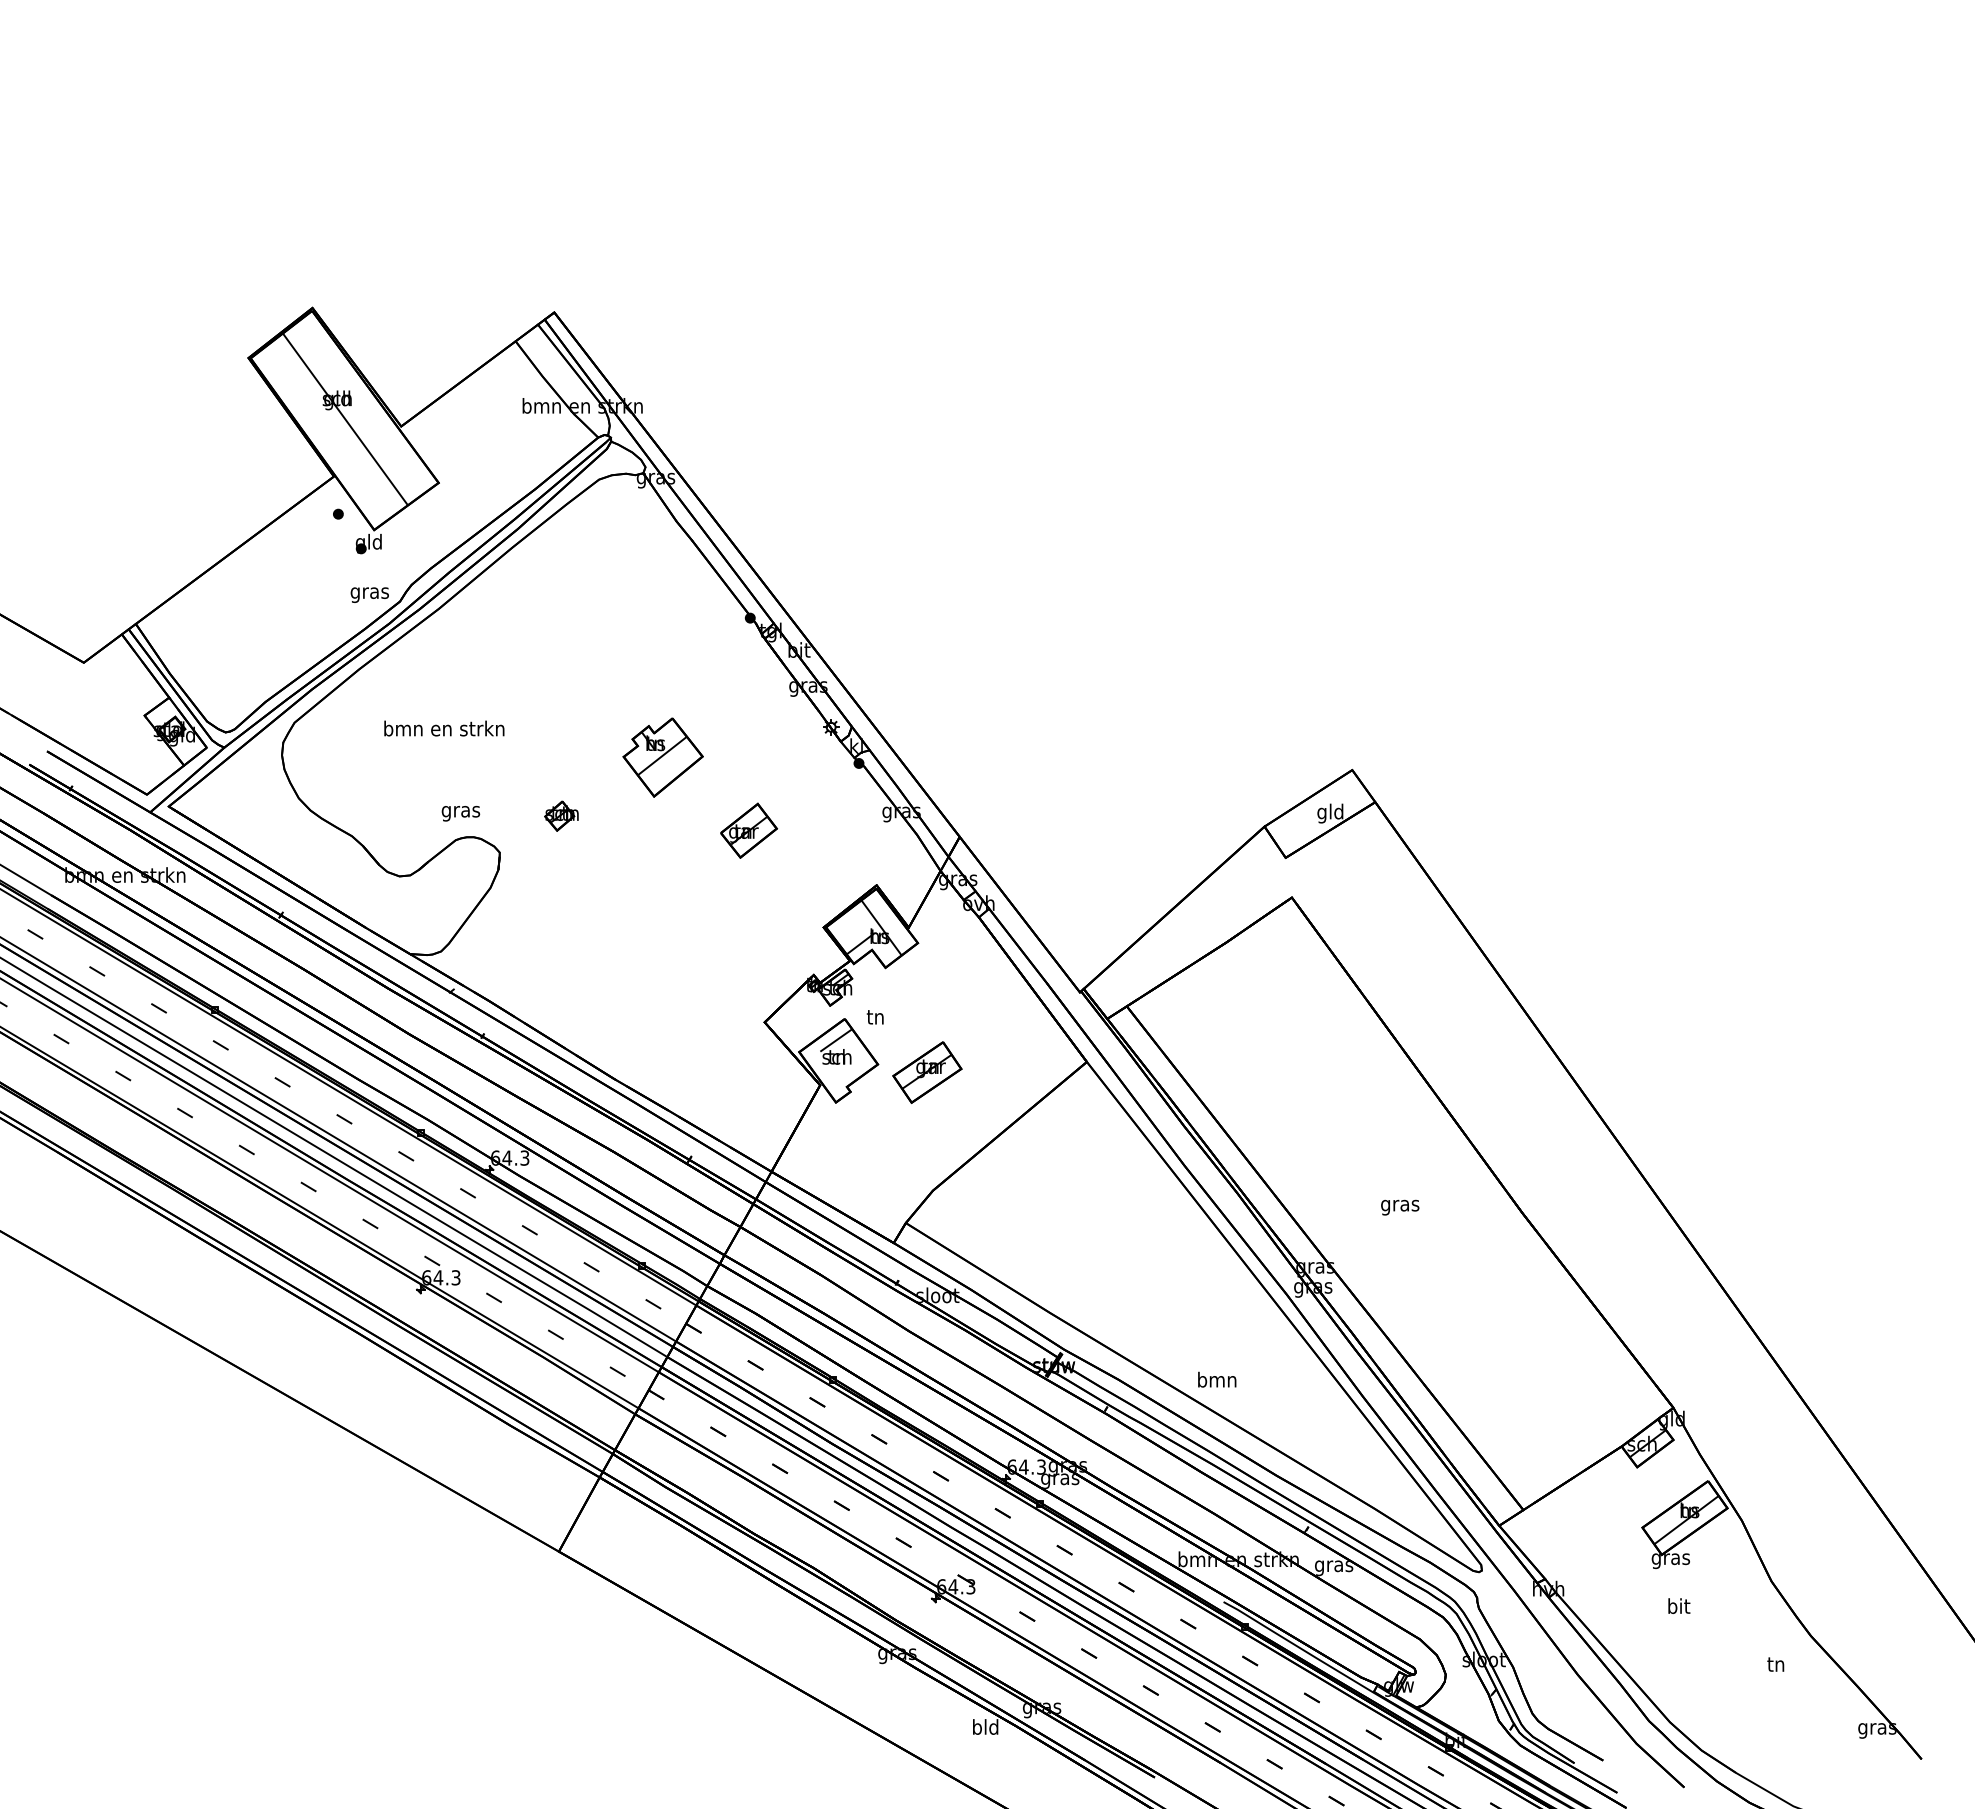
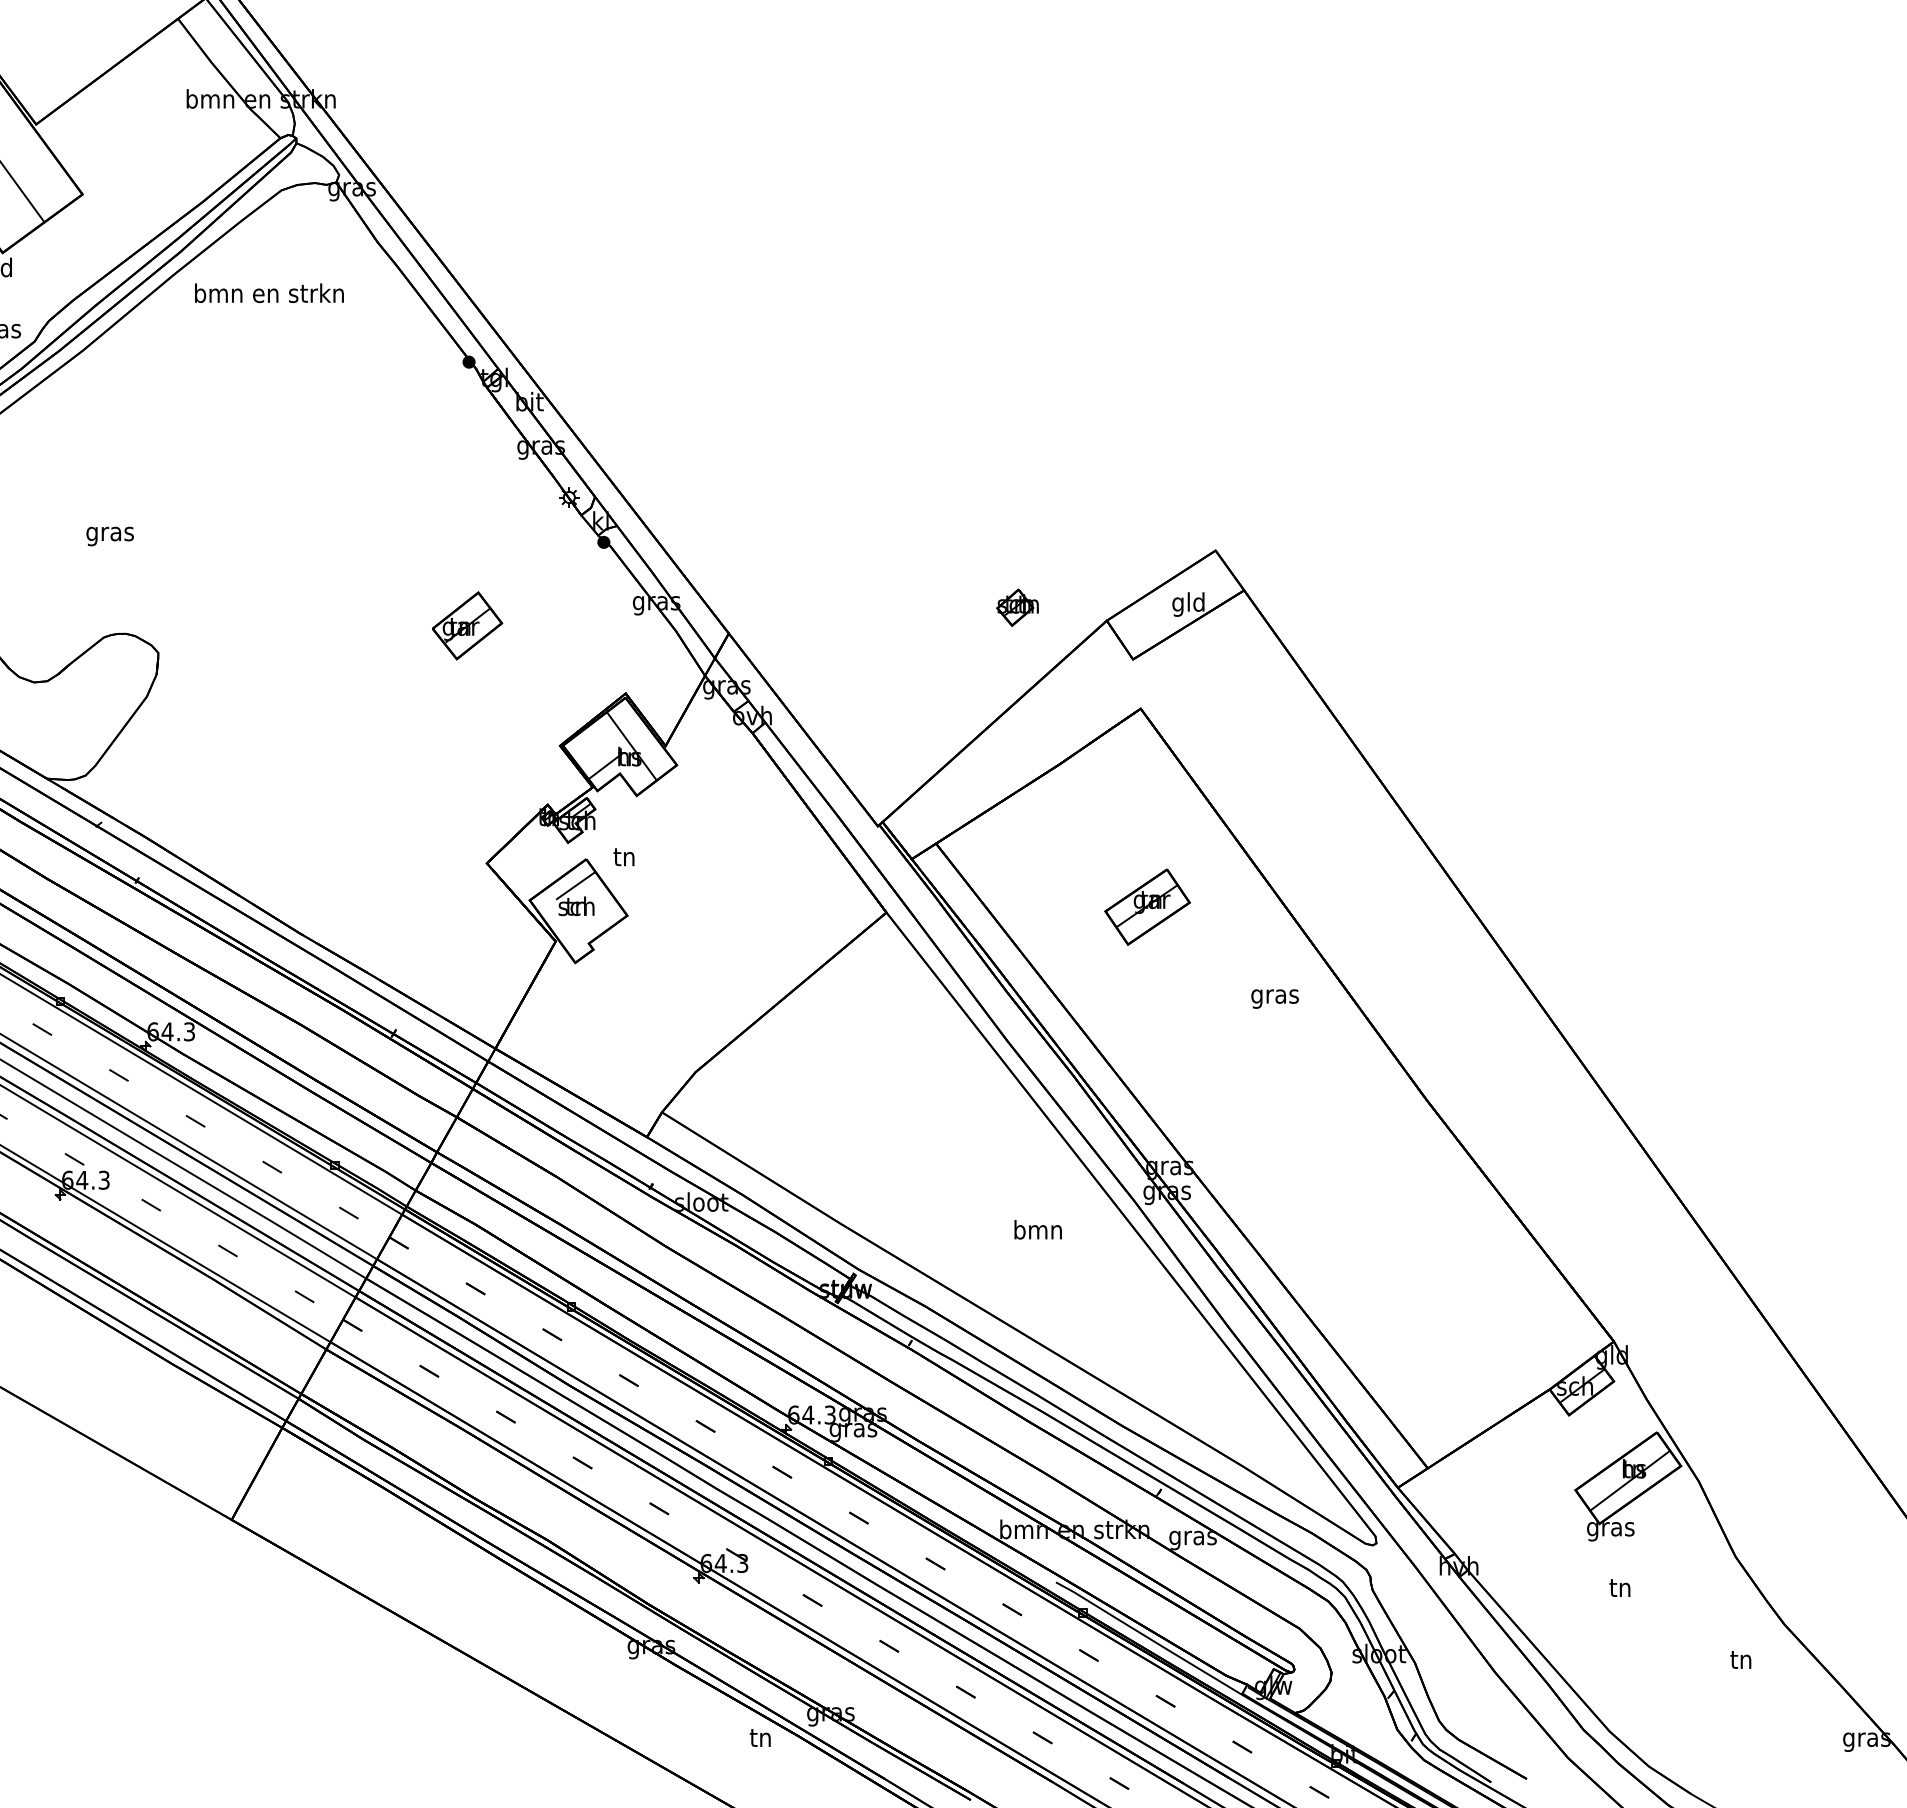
text: (444, 728) -> (269, 293), moved
part: (662, 757) -> (360, 534), removed
text: (460, 813) -> (109, 536), moved
part: (561, 815) -> (1017, 606), moved
part: (927, 1072) -> (1147, 907), moved
text: (1400, 1207) -> (1275, 998), moved
text: (1217, 1379) -> (1038, 1229), moved
text: (1679, 1606) -> (1621, 1587), bit -> tn
text: (985, 1726) -> (760, 1736), bld -> tn

